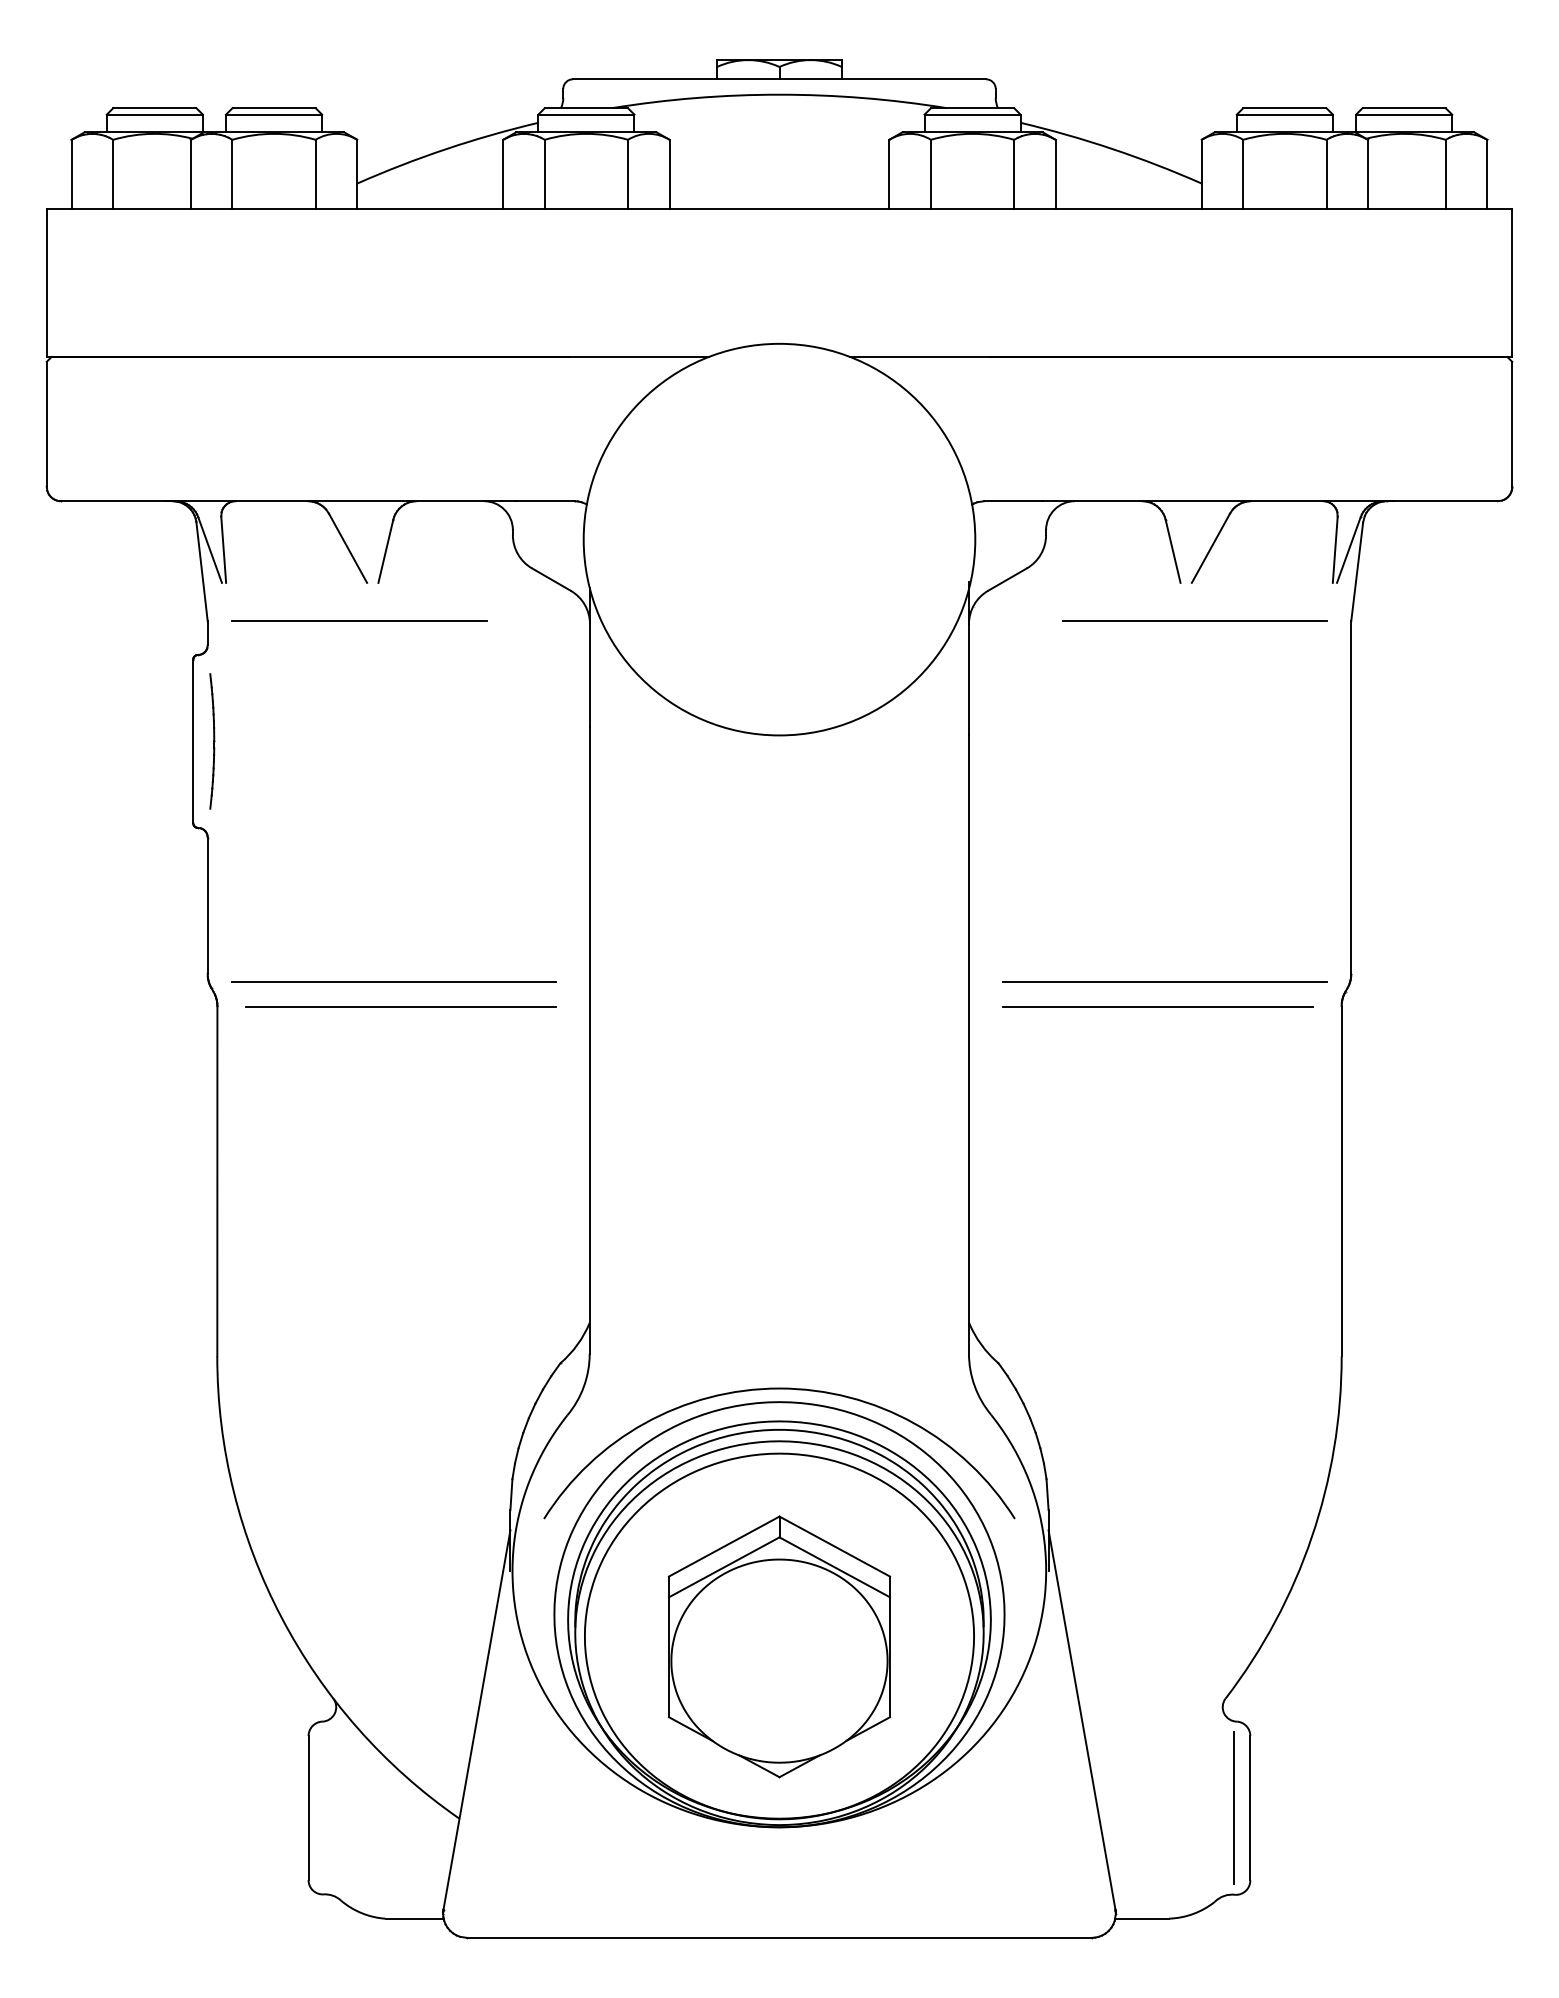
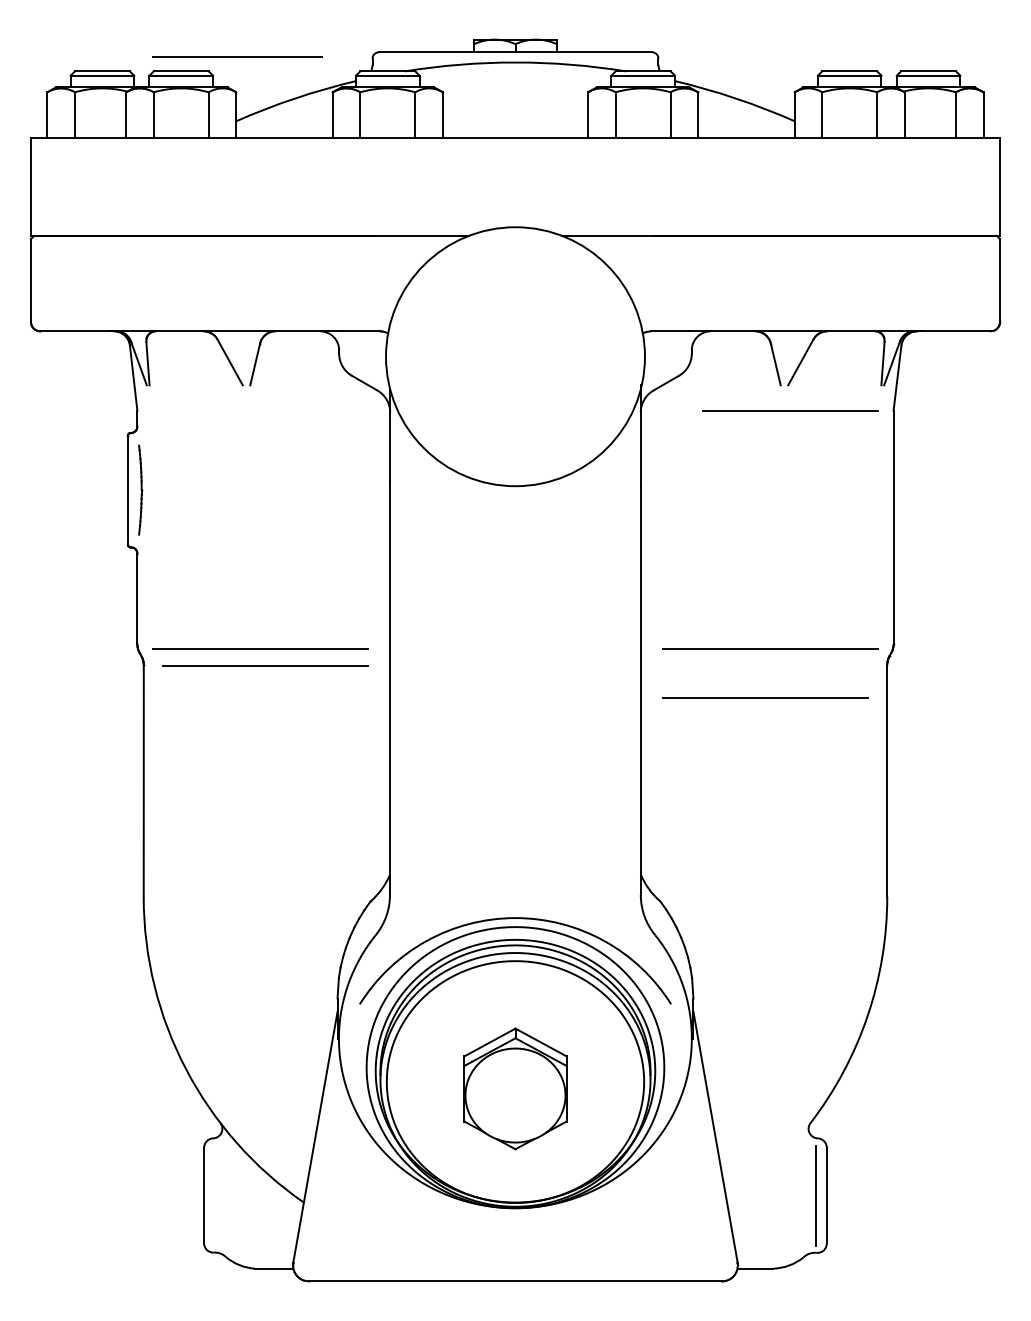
line: (359, 620) -> (237, 56), moved
line: (1157, 1006) -> (765, 697), moved
part: (779, 1646) -> (515, 1088), size x0.7

